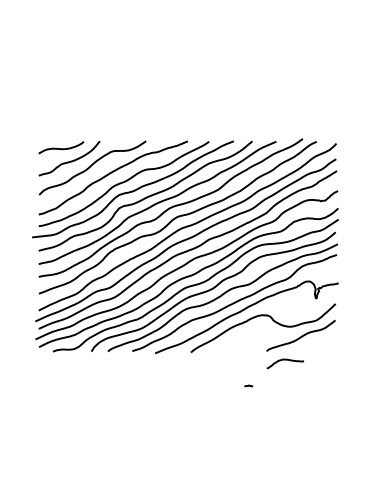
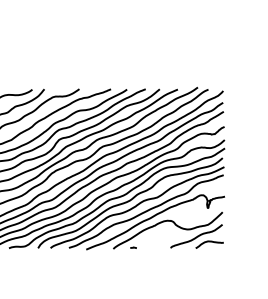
curve: (285, 360) -> (209, 242), moved
line: (248, 385) -> (133, 247), moved

